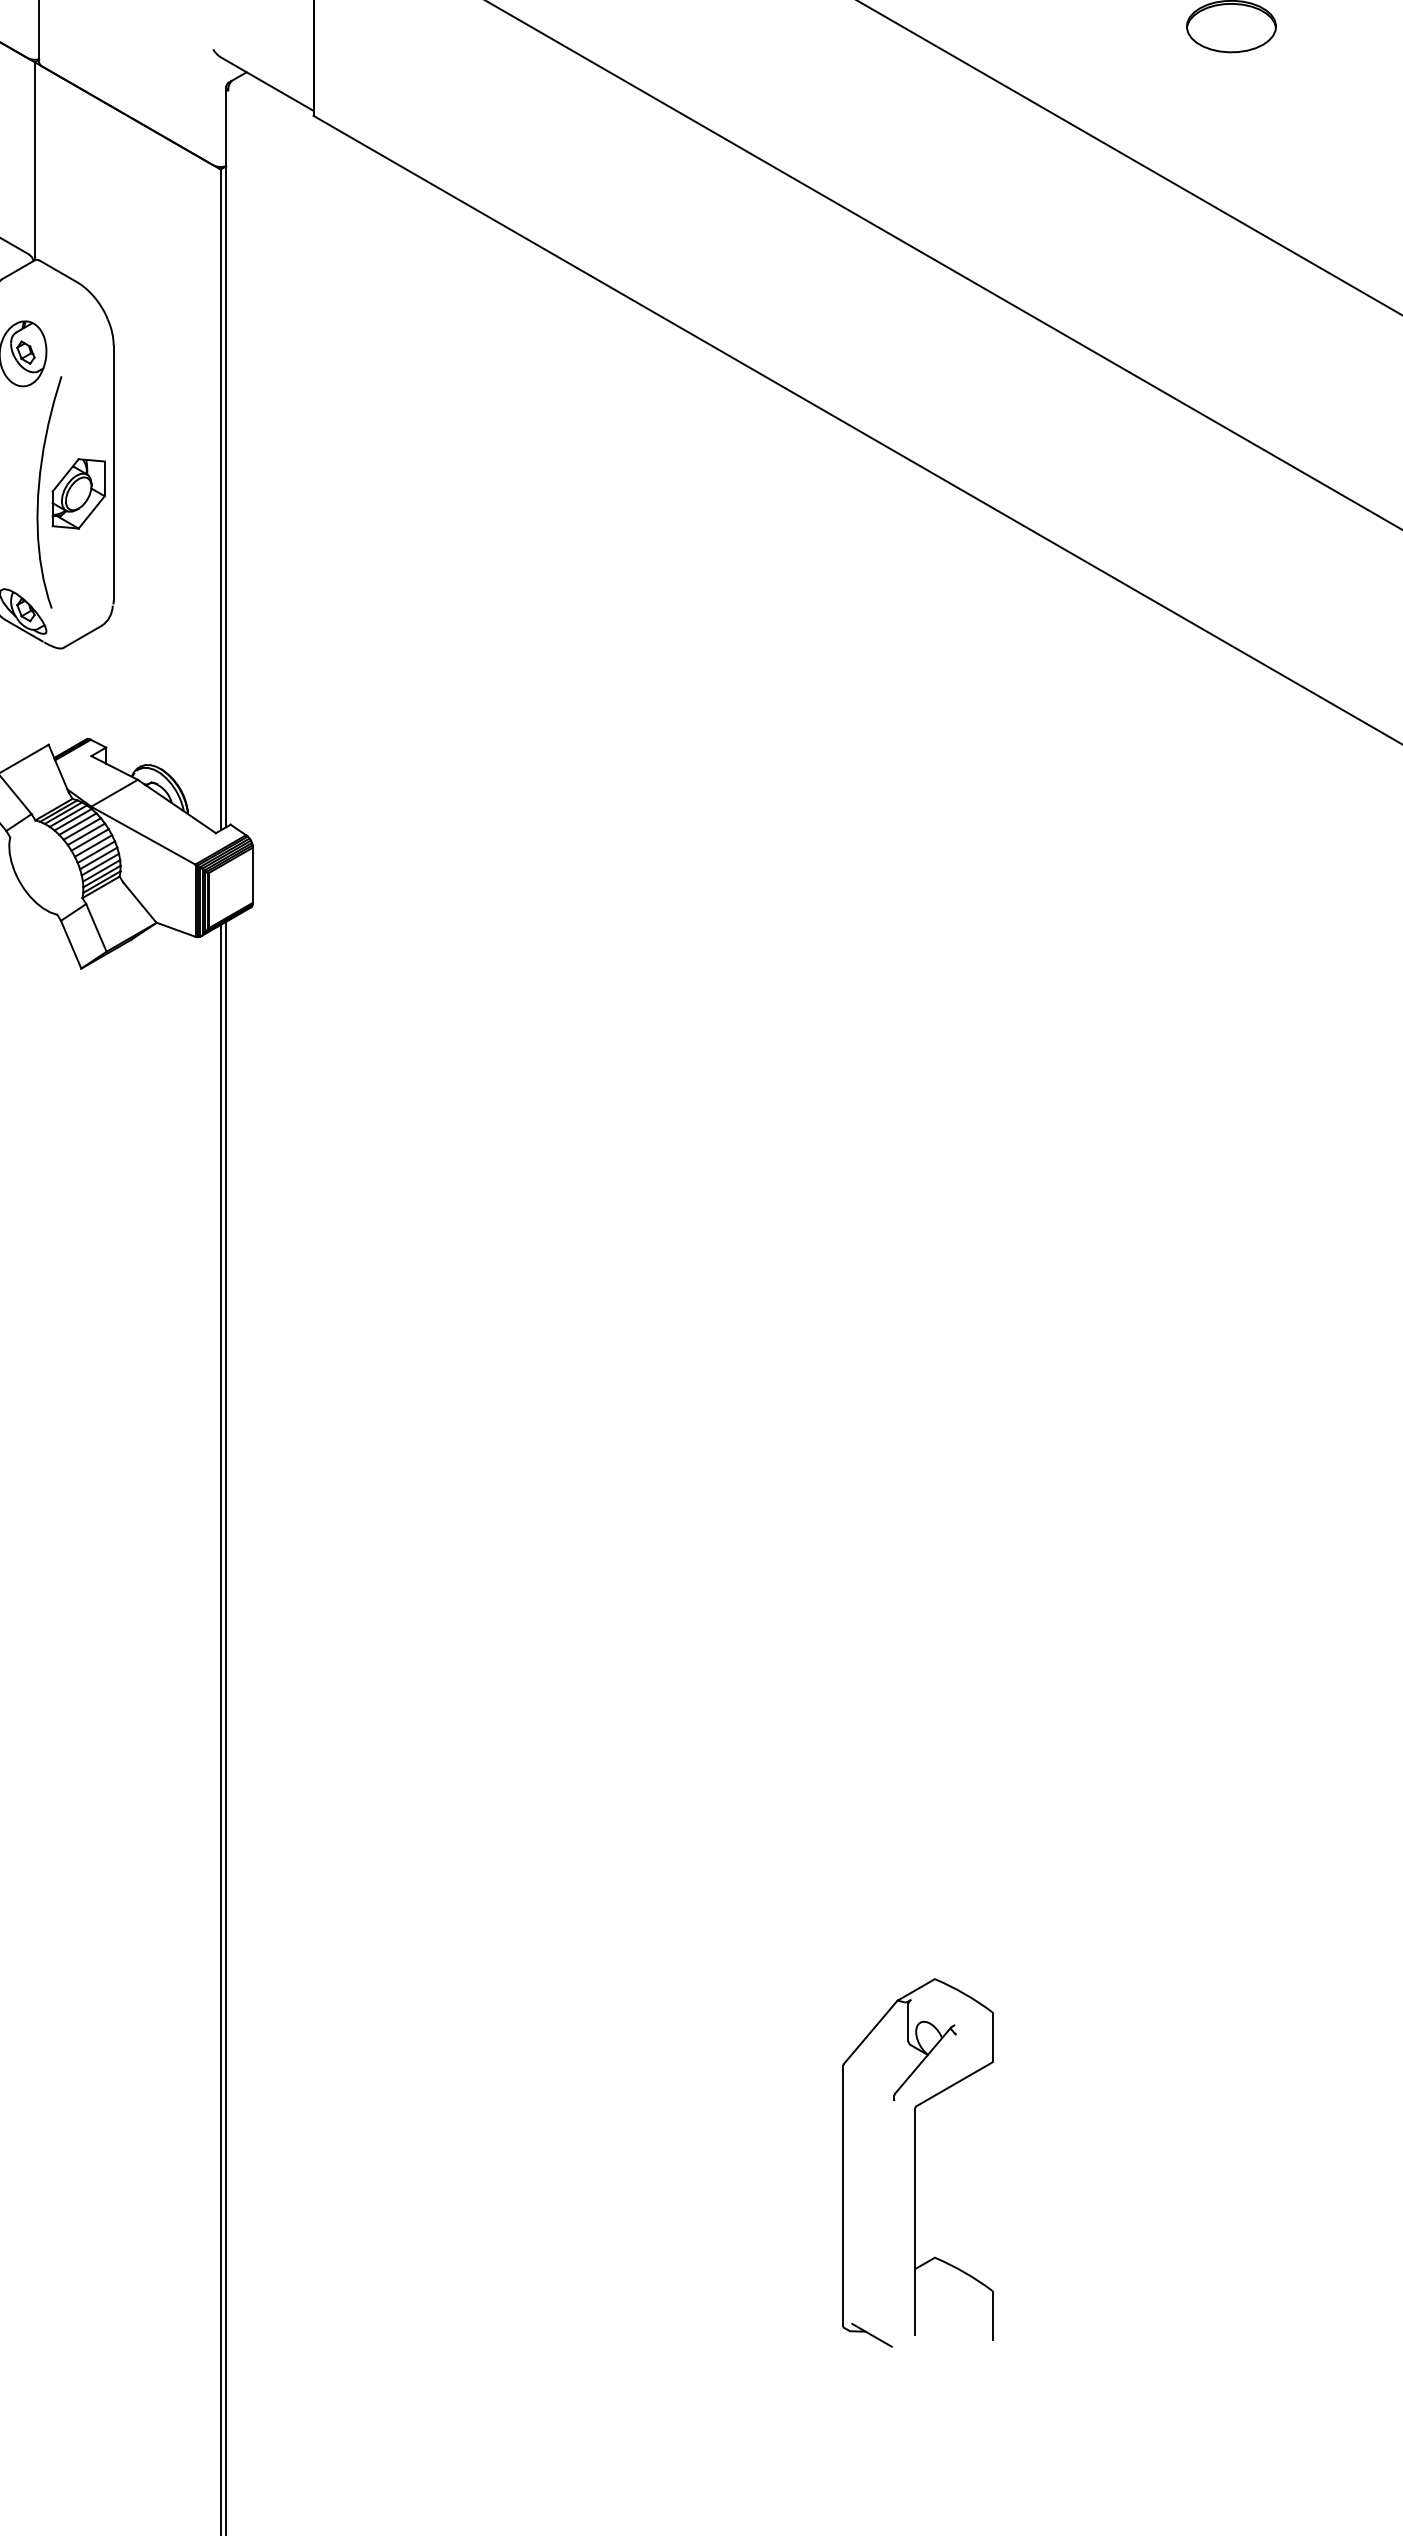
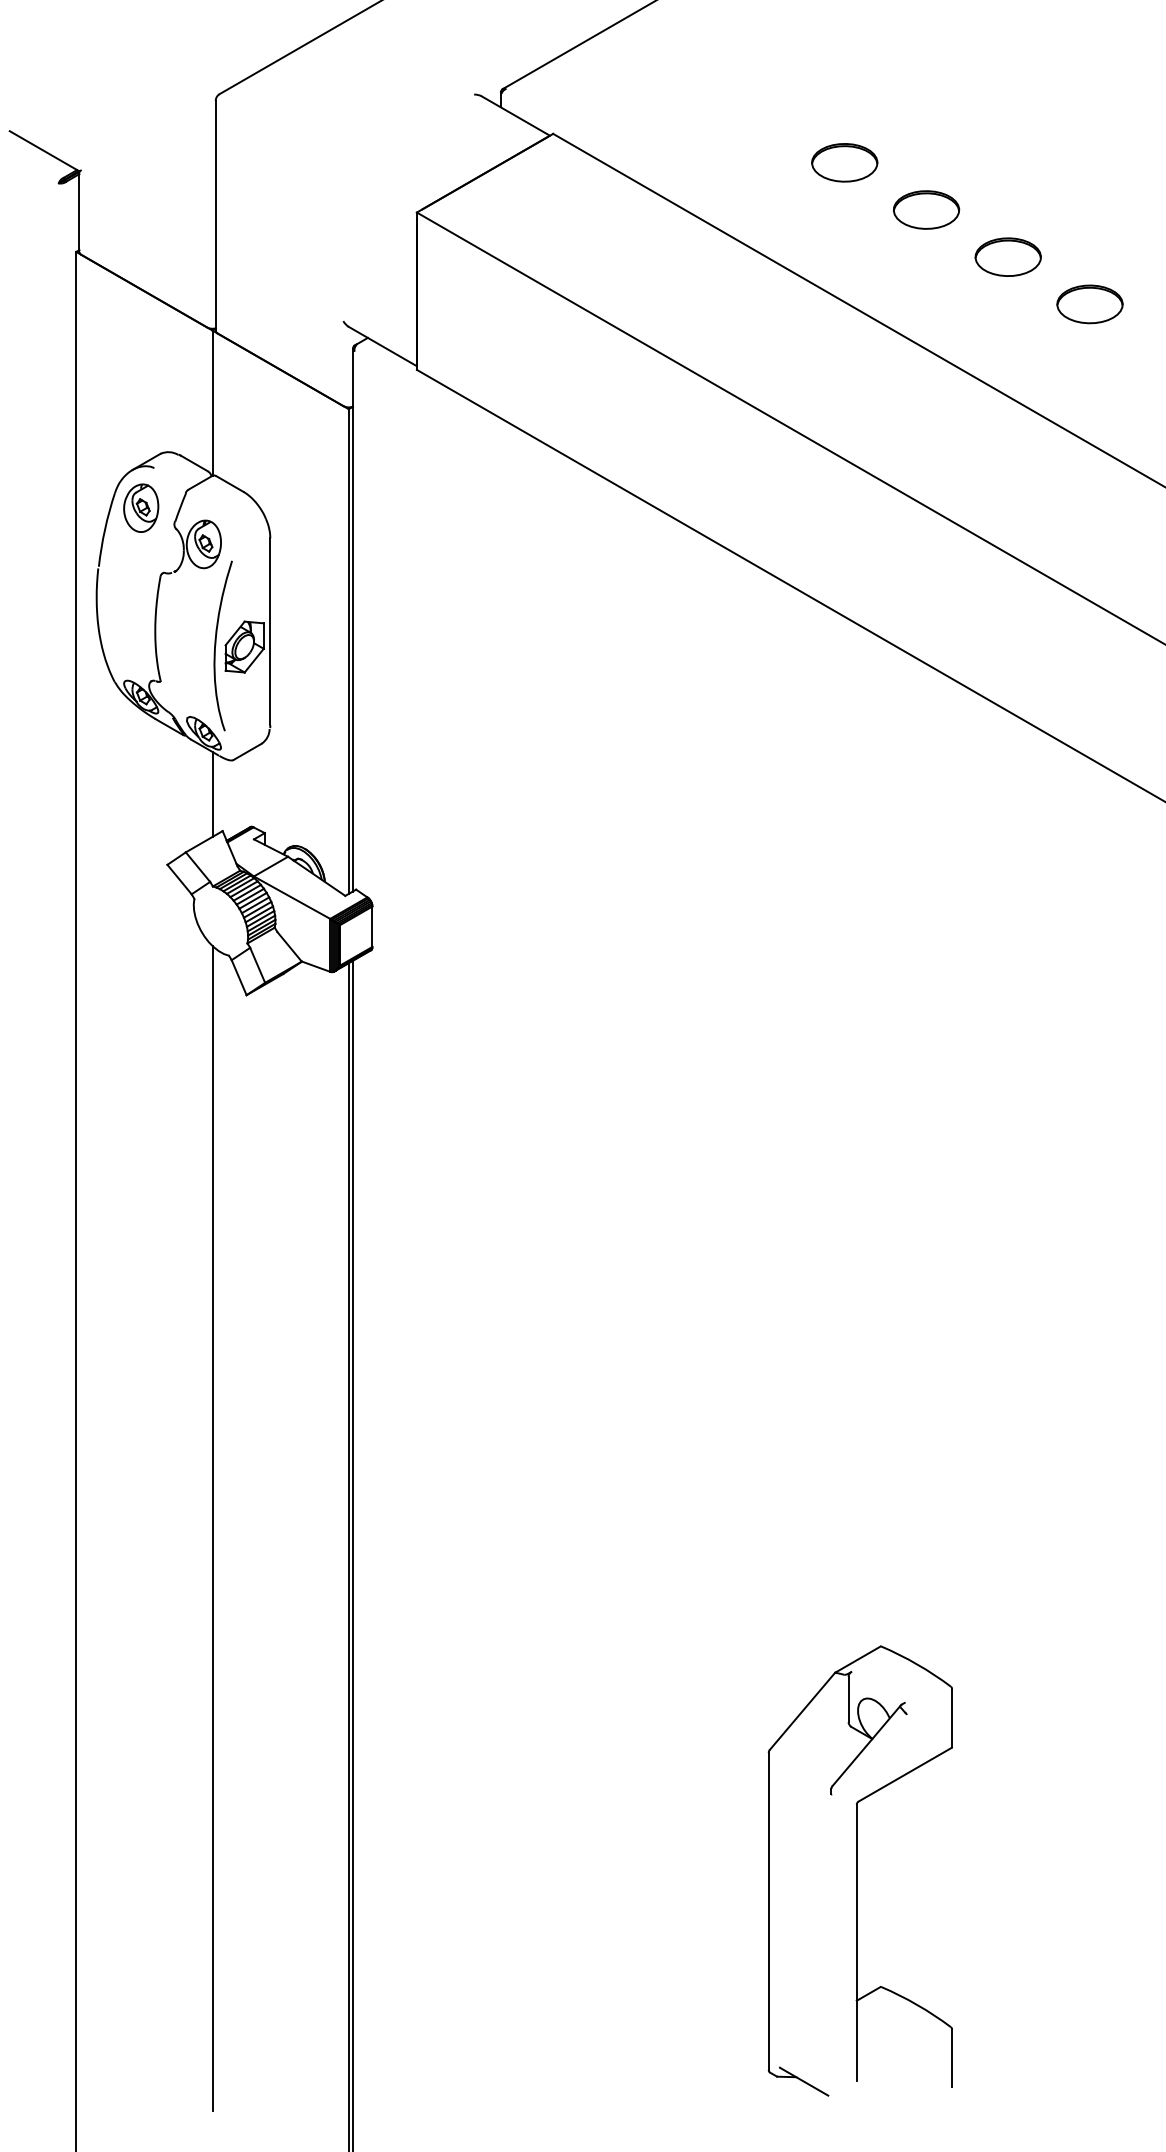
line: (34, 694) -> (212, 794), added
line: (34, 1695) -> (212, 1528), added
part: (917, 2162) -> (859, 1870), size x1.67

